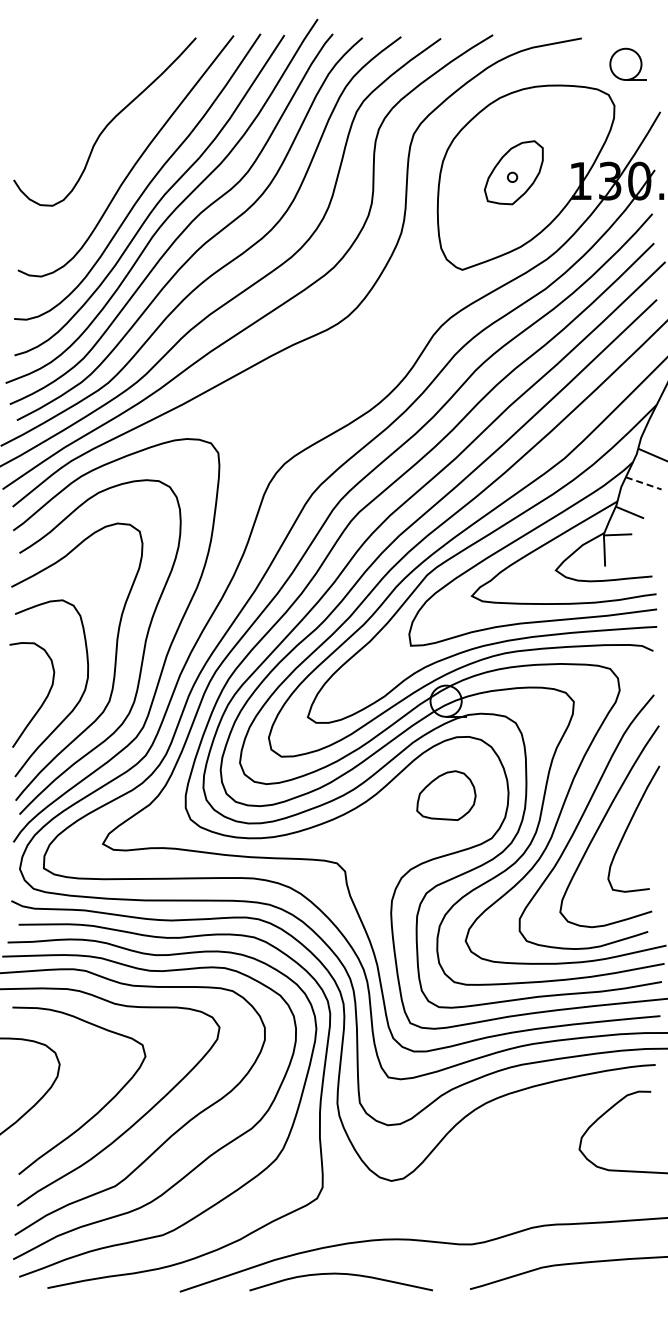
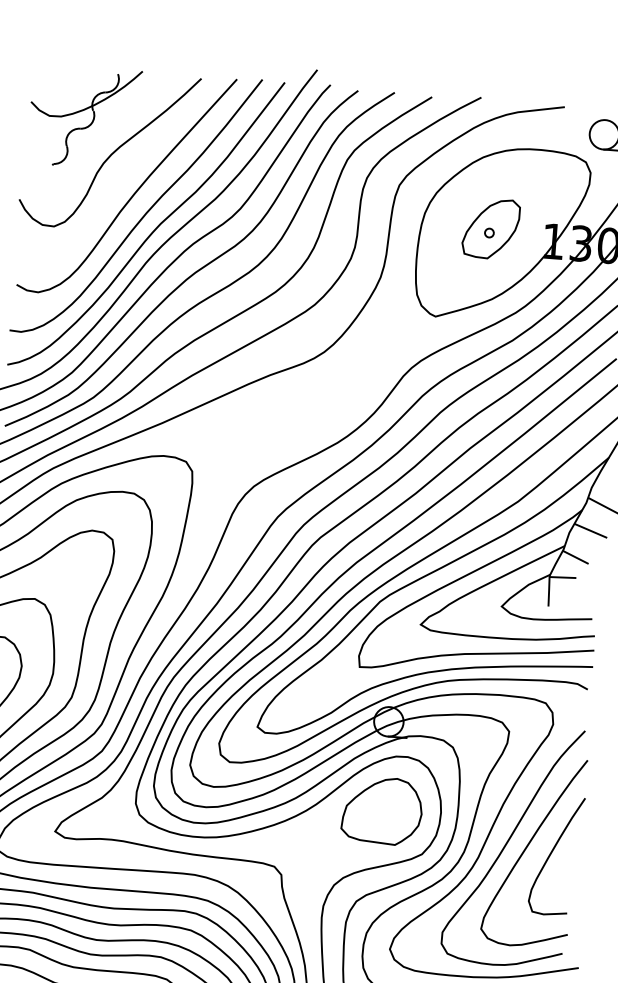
part: (74, 81) -> (83, 110), added
line: (643, 483) -> (590, 530), dashed -> solid
part: (446, 795) -> (382, 810), size x1.43

